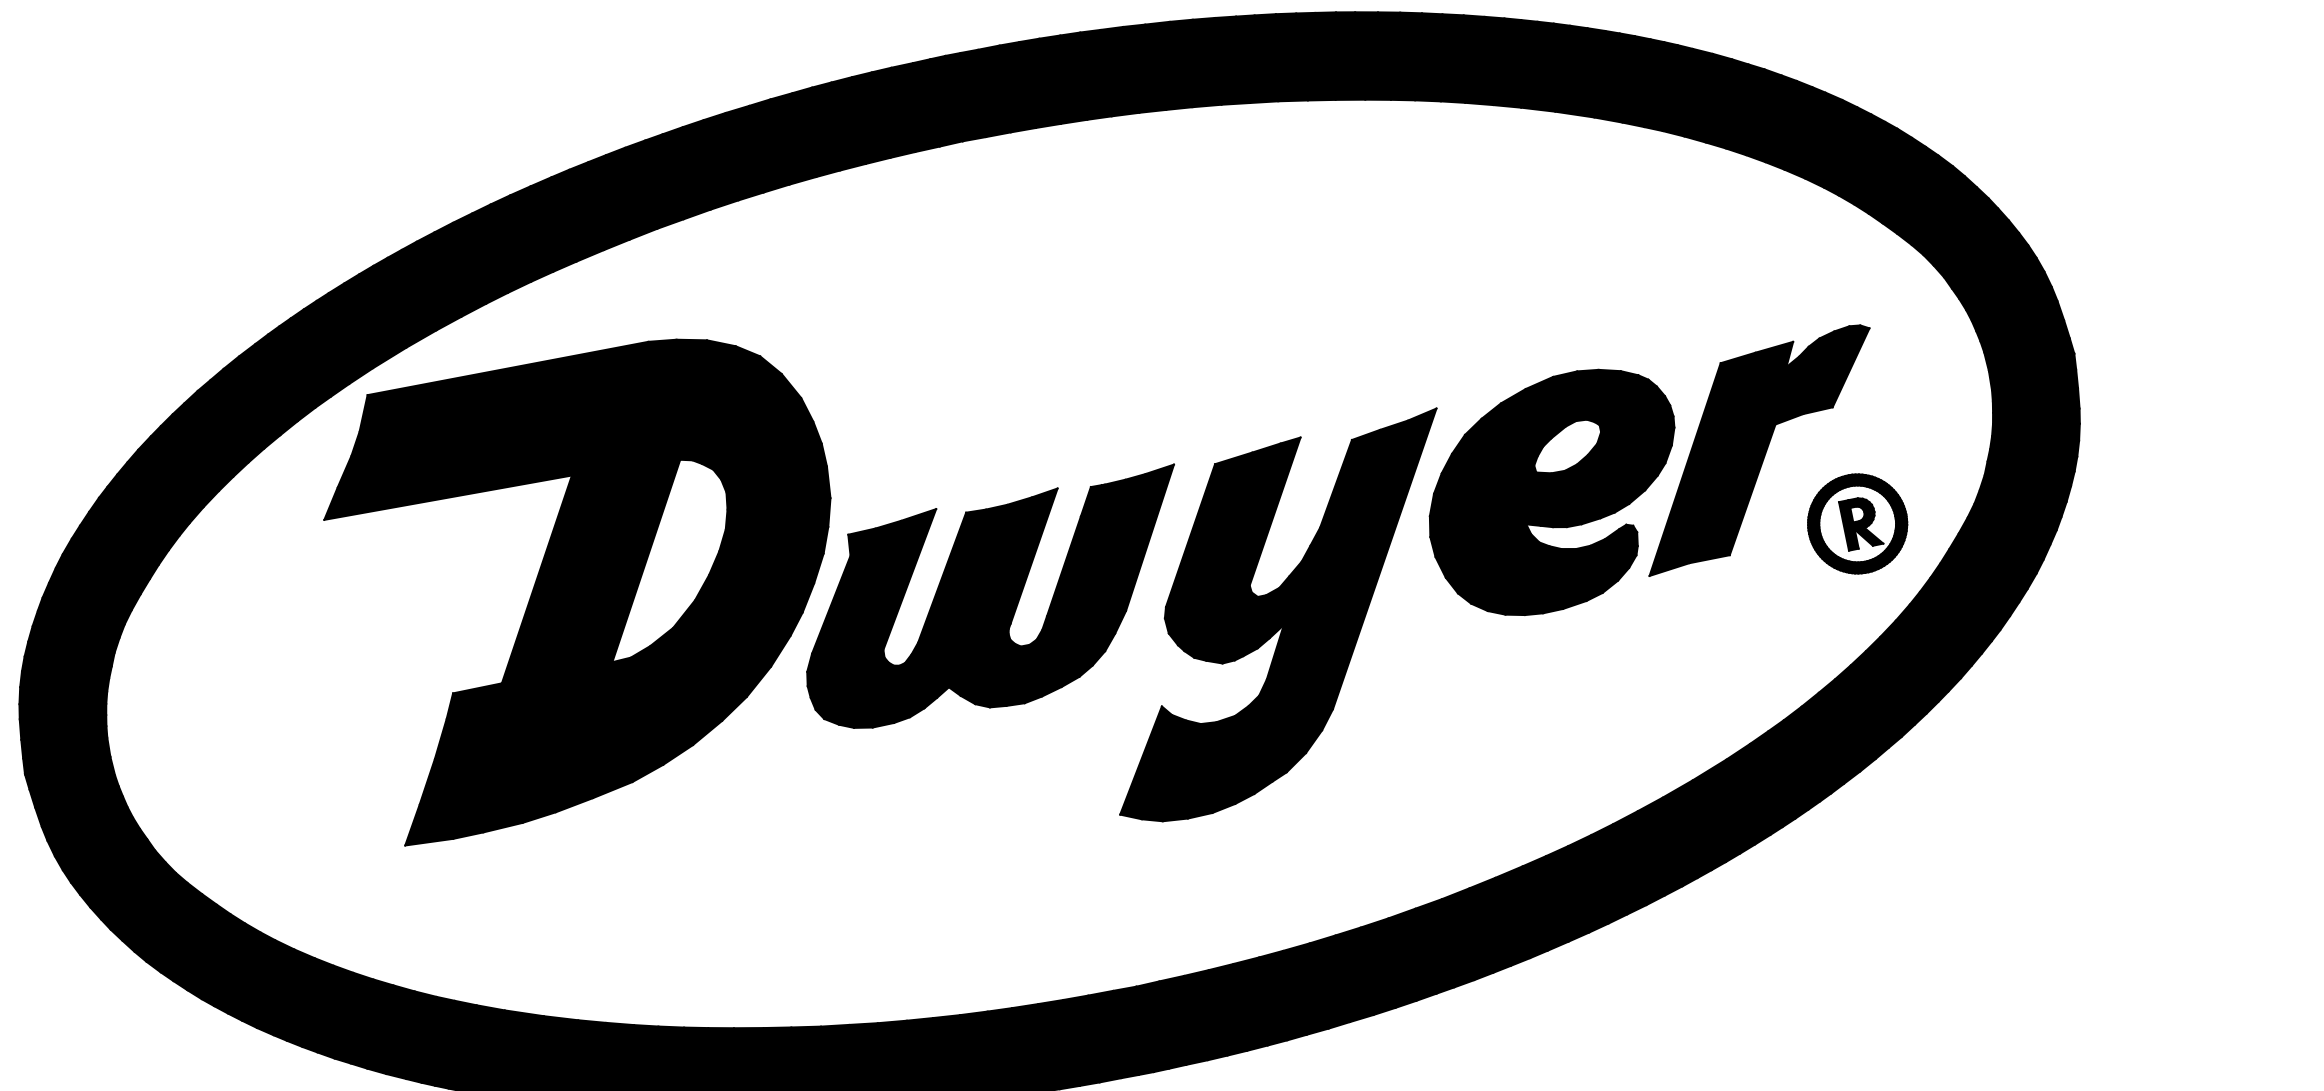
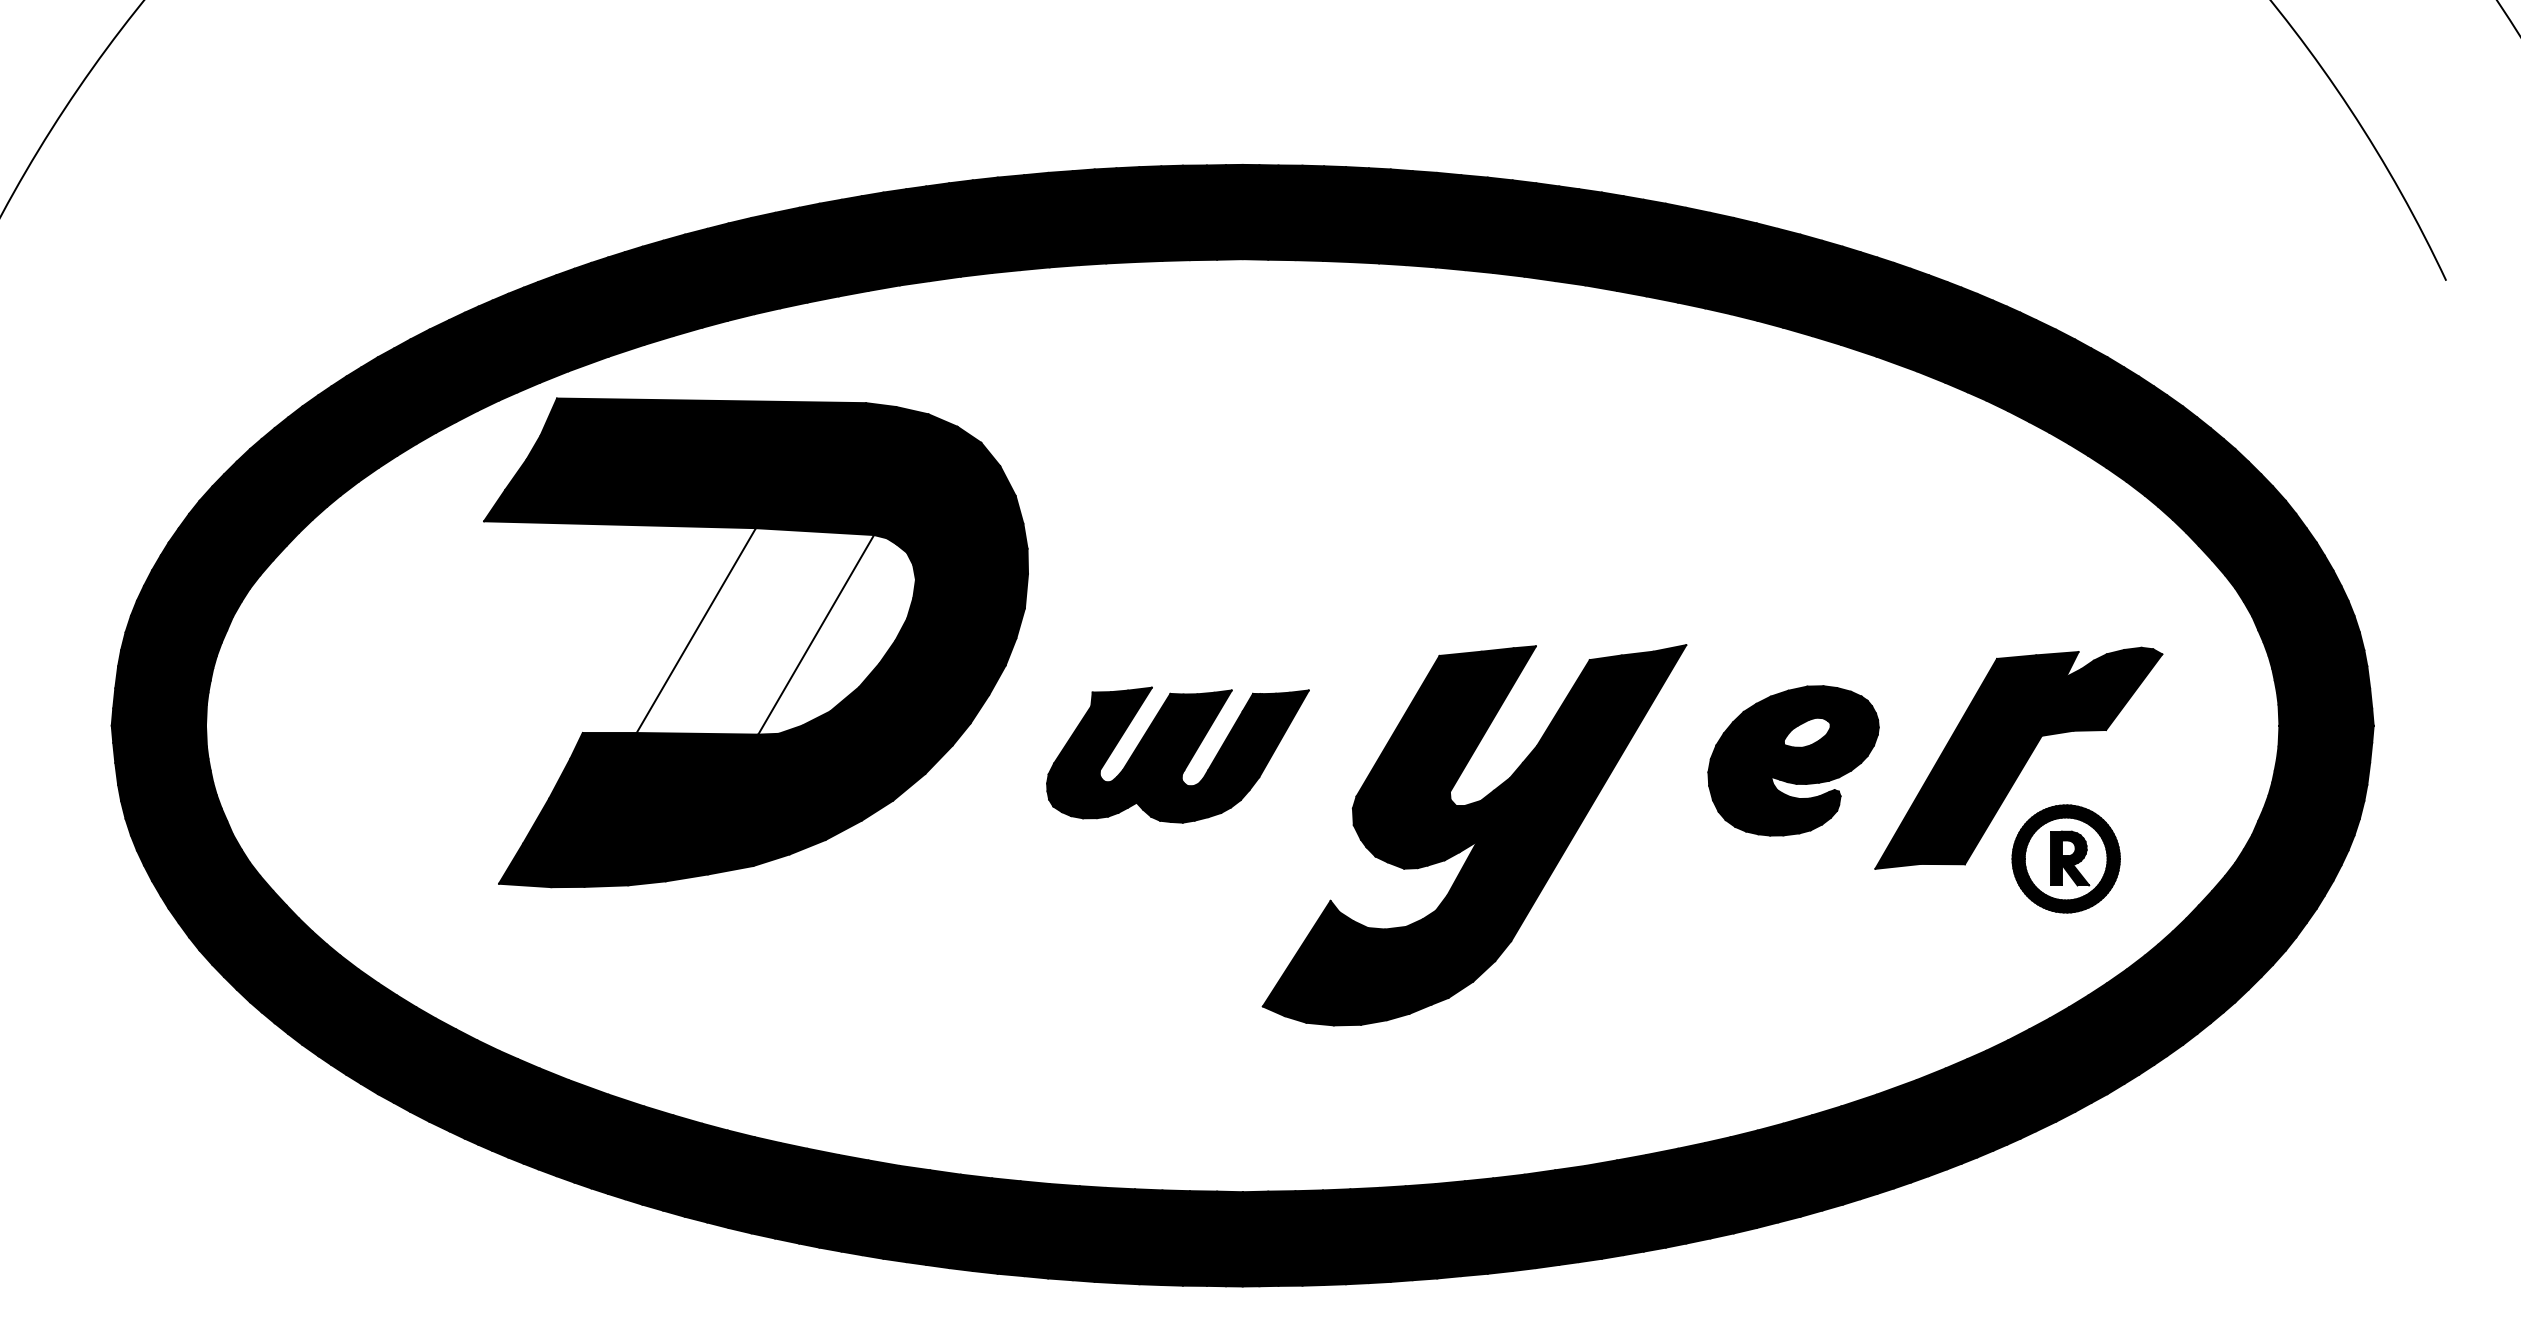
part: (1555, 493) -> (1793, 760), size x0.6
part: (1856, 523) -> (2065, 858), moved
fill: (590, 569) -> (755, 631), removed
part: (995, 602) -> (1177, 754), size x0.6

